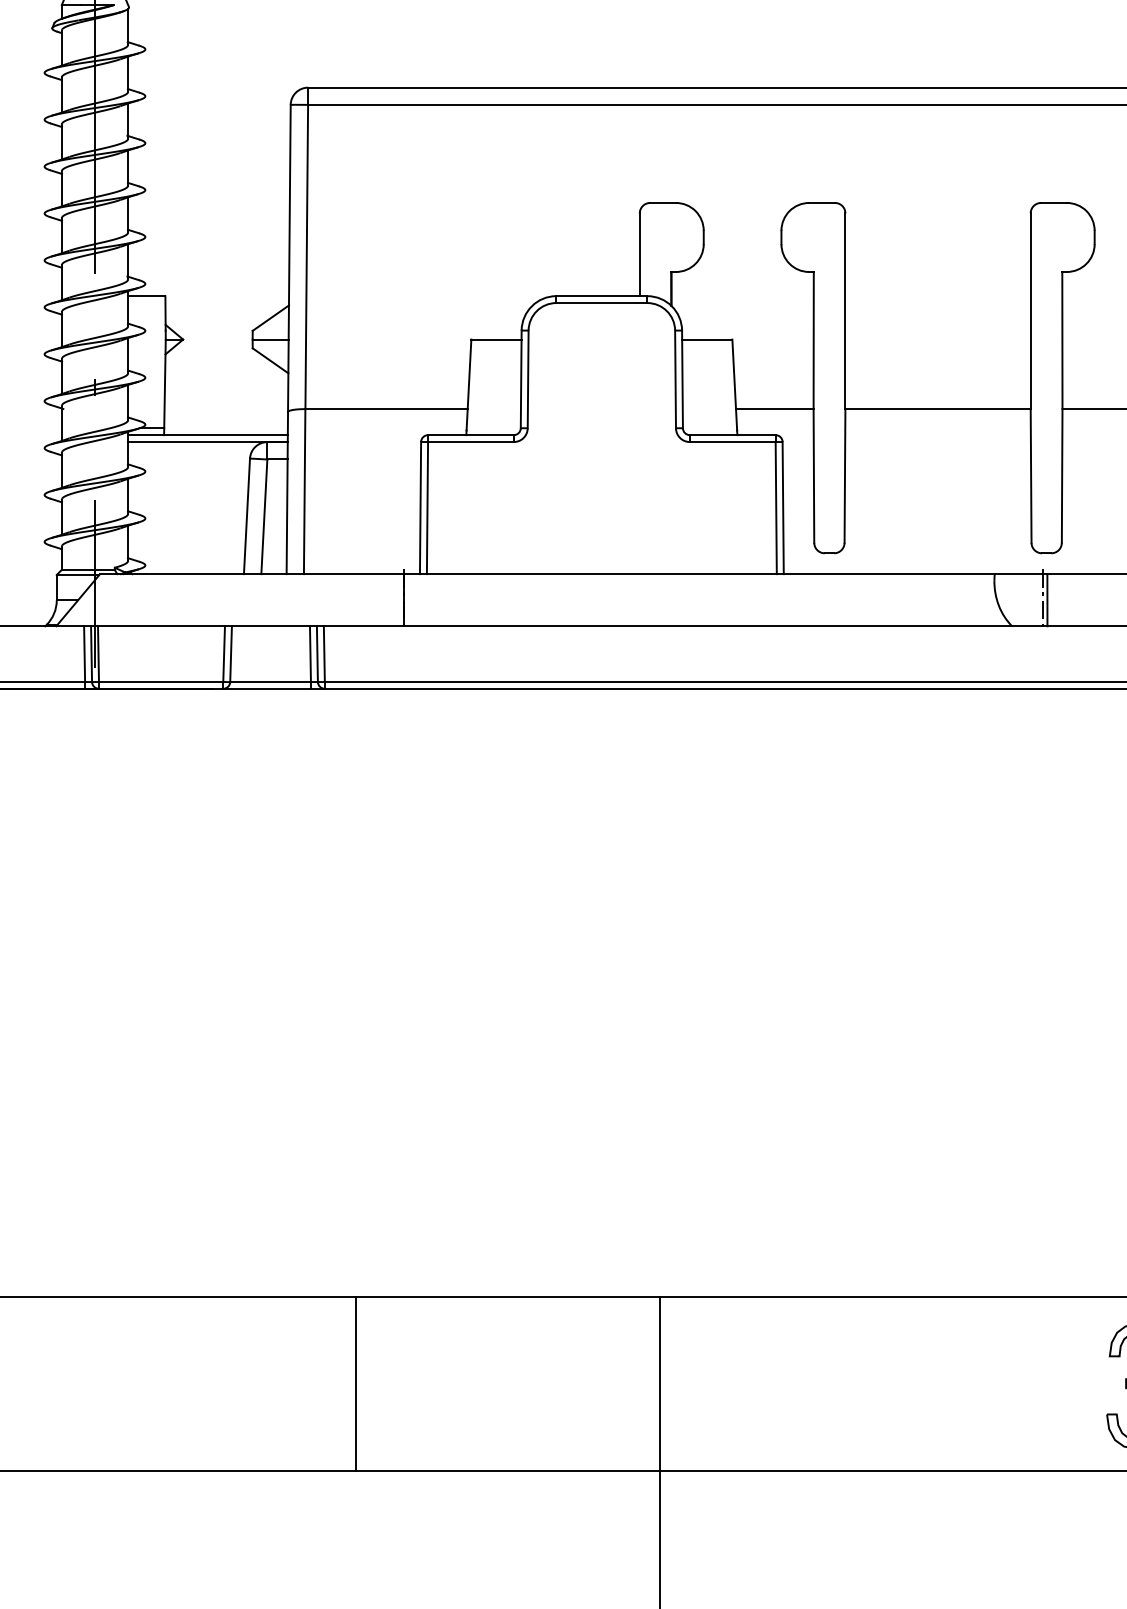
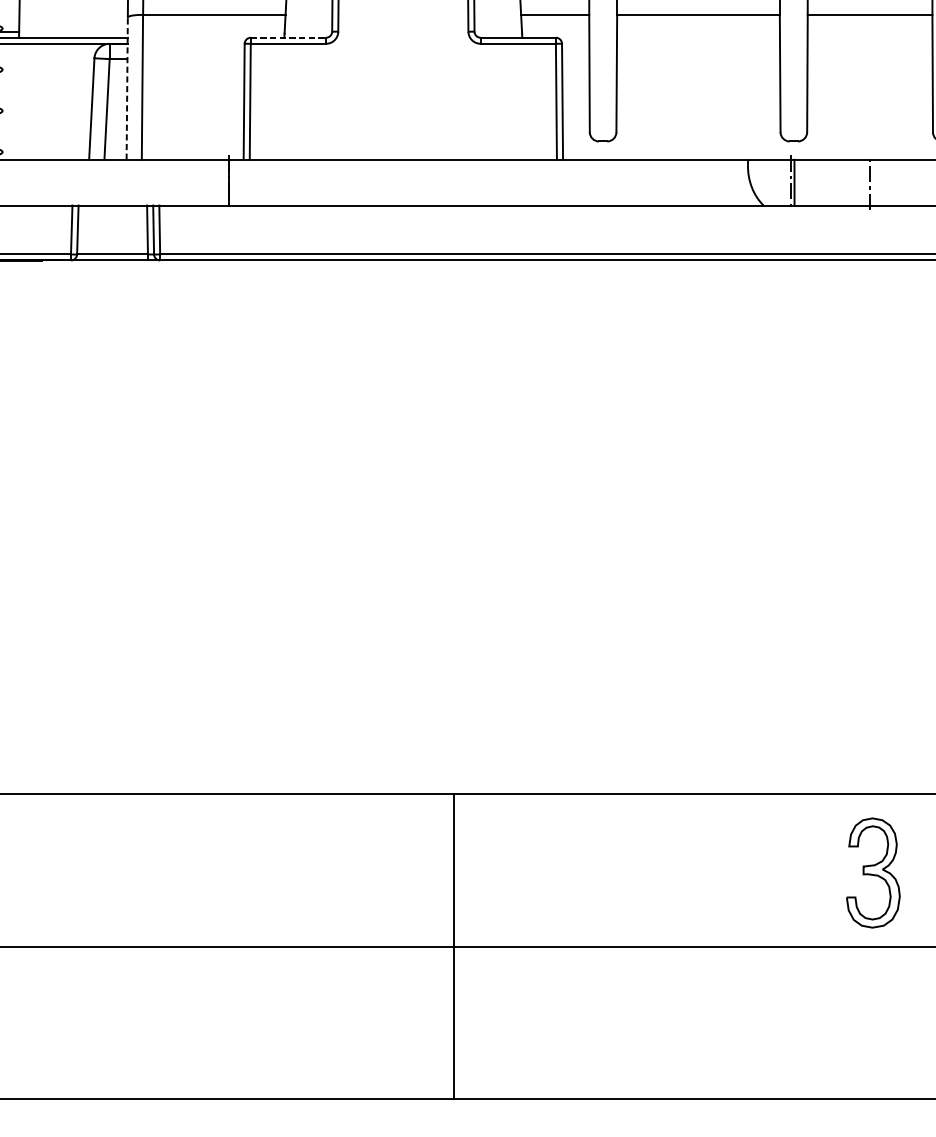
line: (470, 435) -> (288, 38), solid -> dashed
line: (287, 492) -> (127, 88), solid -> dashed
line: (355, 1383) -> (187, 870), removed

